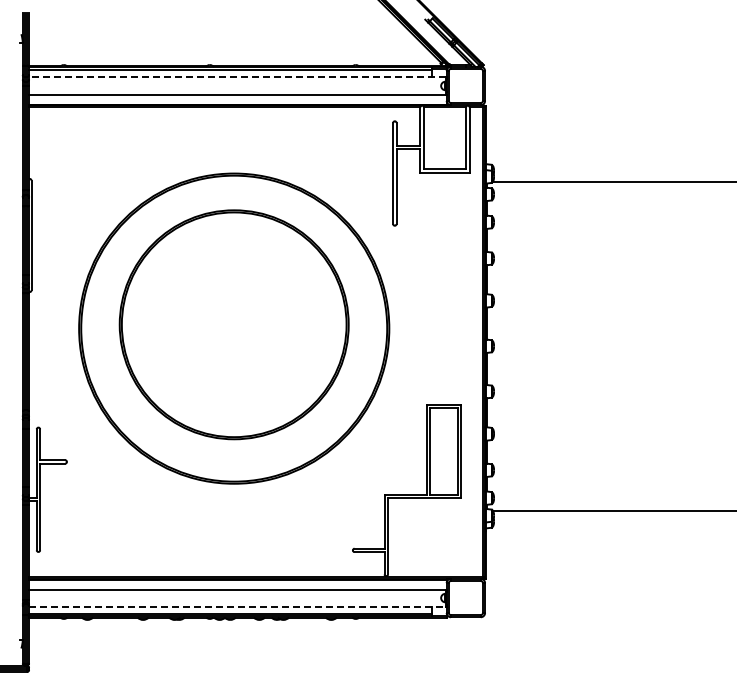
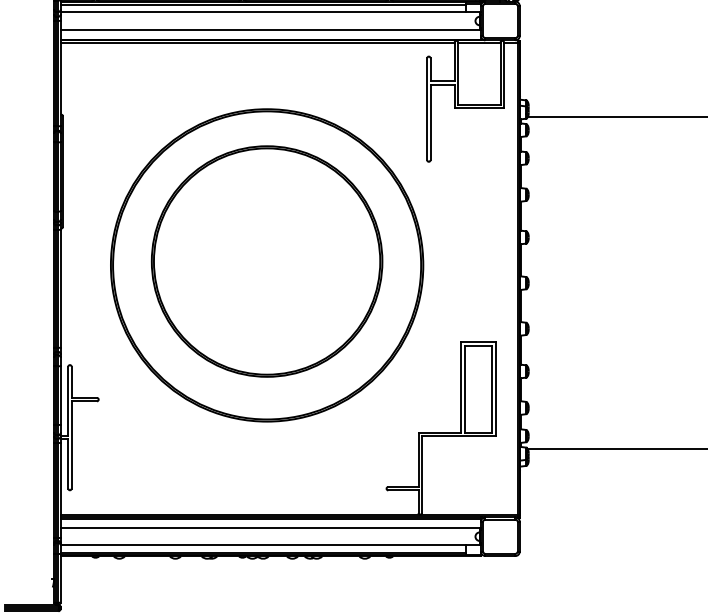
line: (236, 77) -> (269, 12), dashed -> solid
line: (237, 606) -> (270, 545), dashed -> solid

